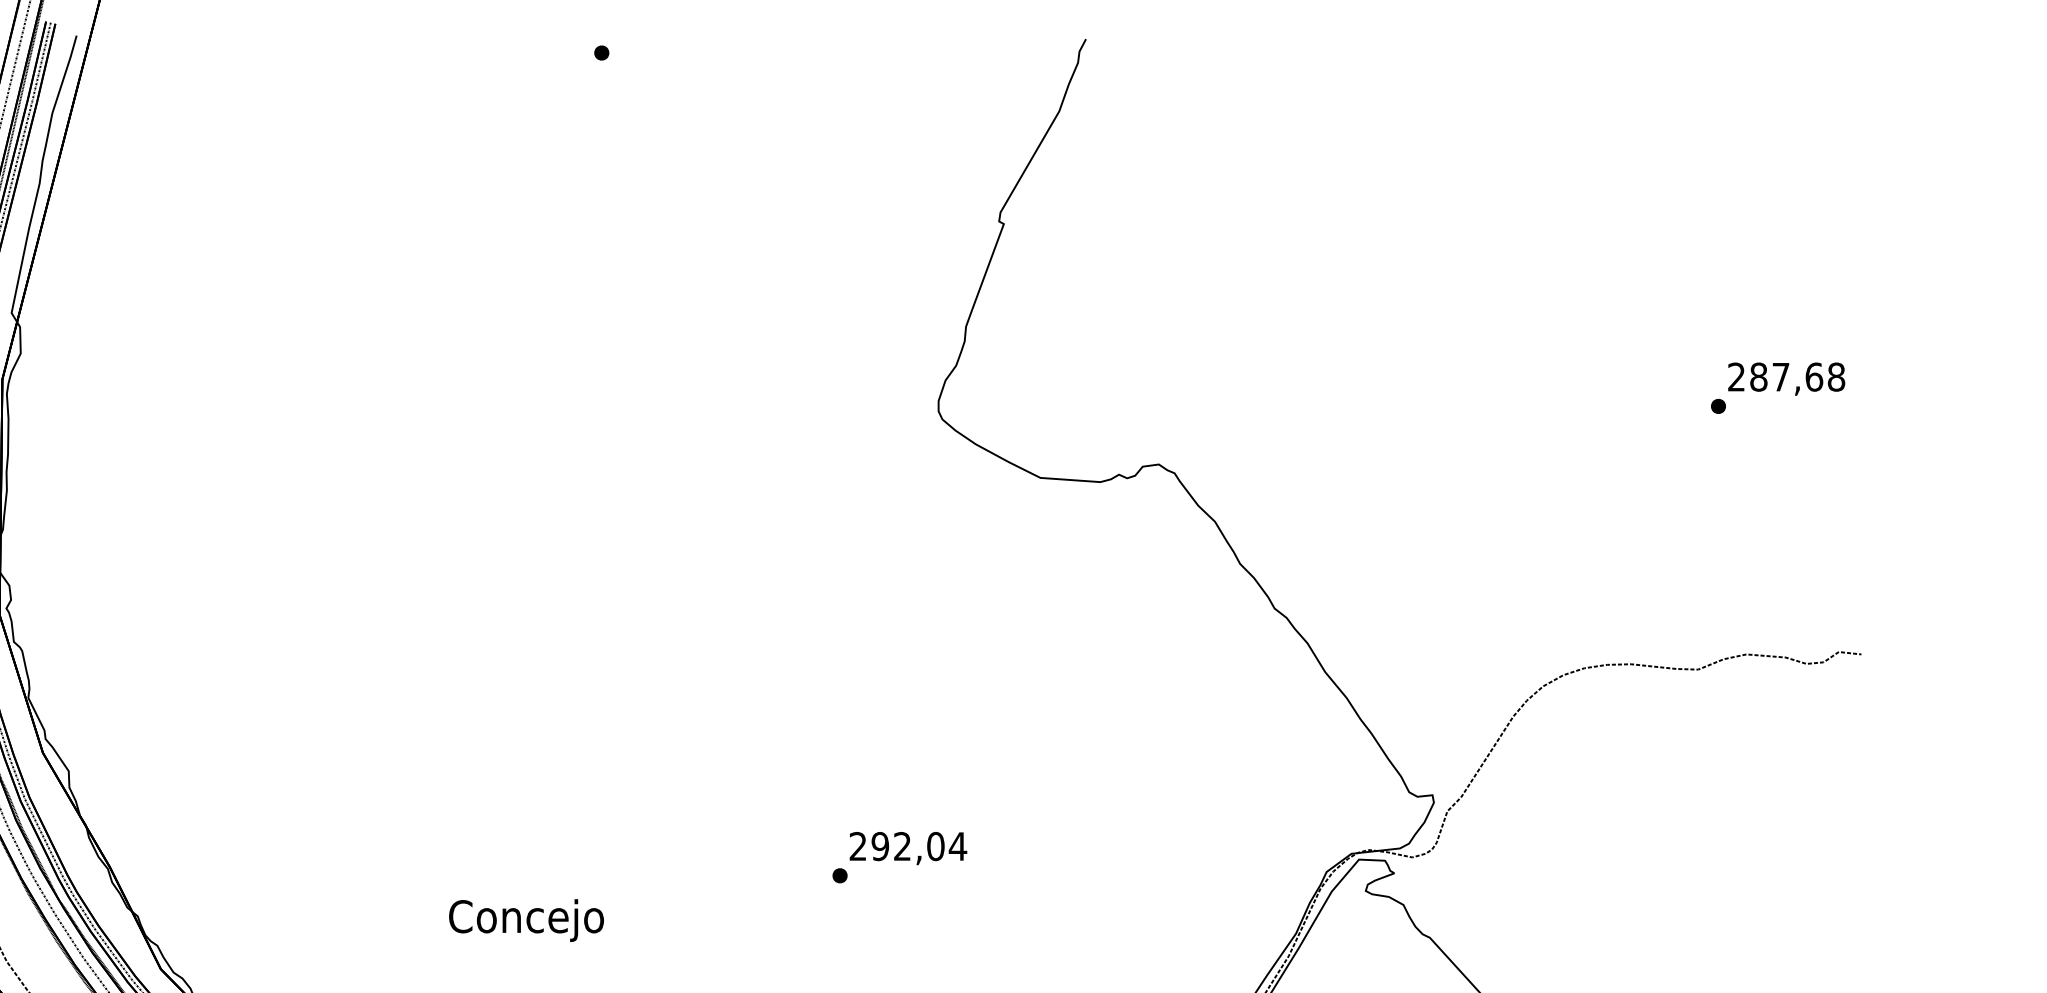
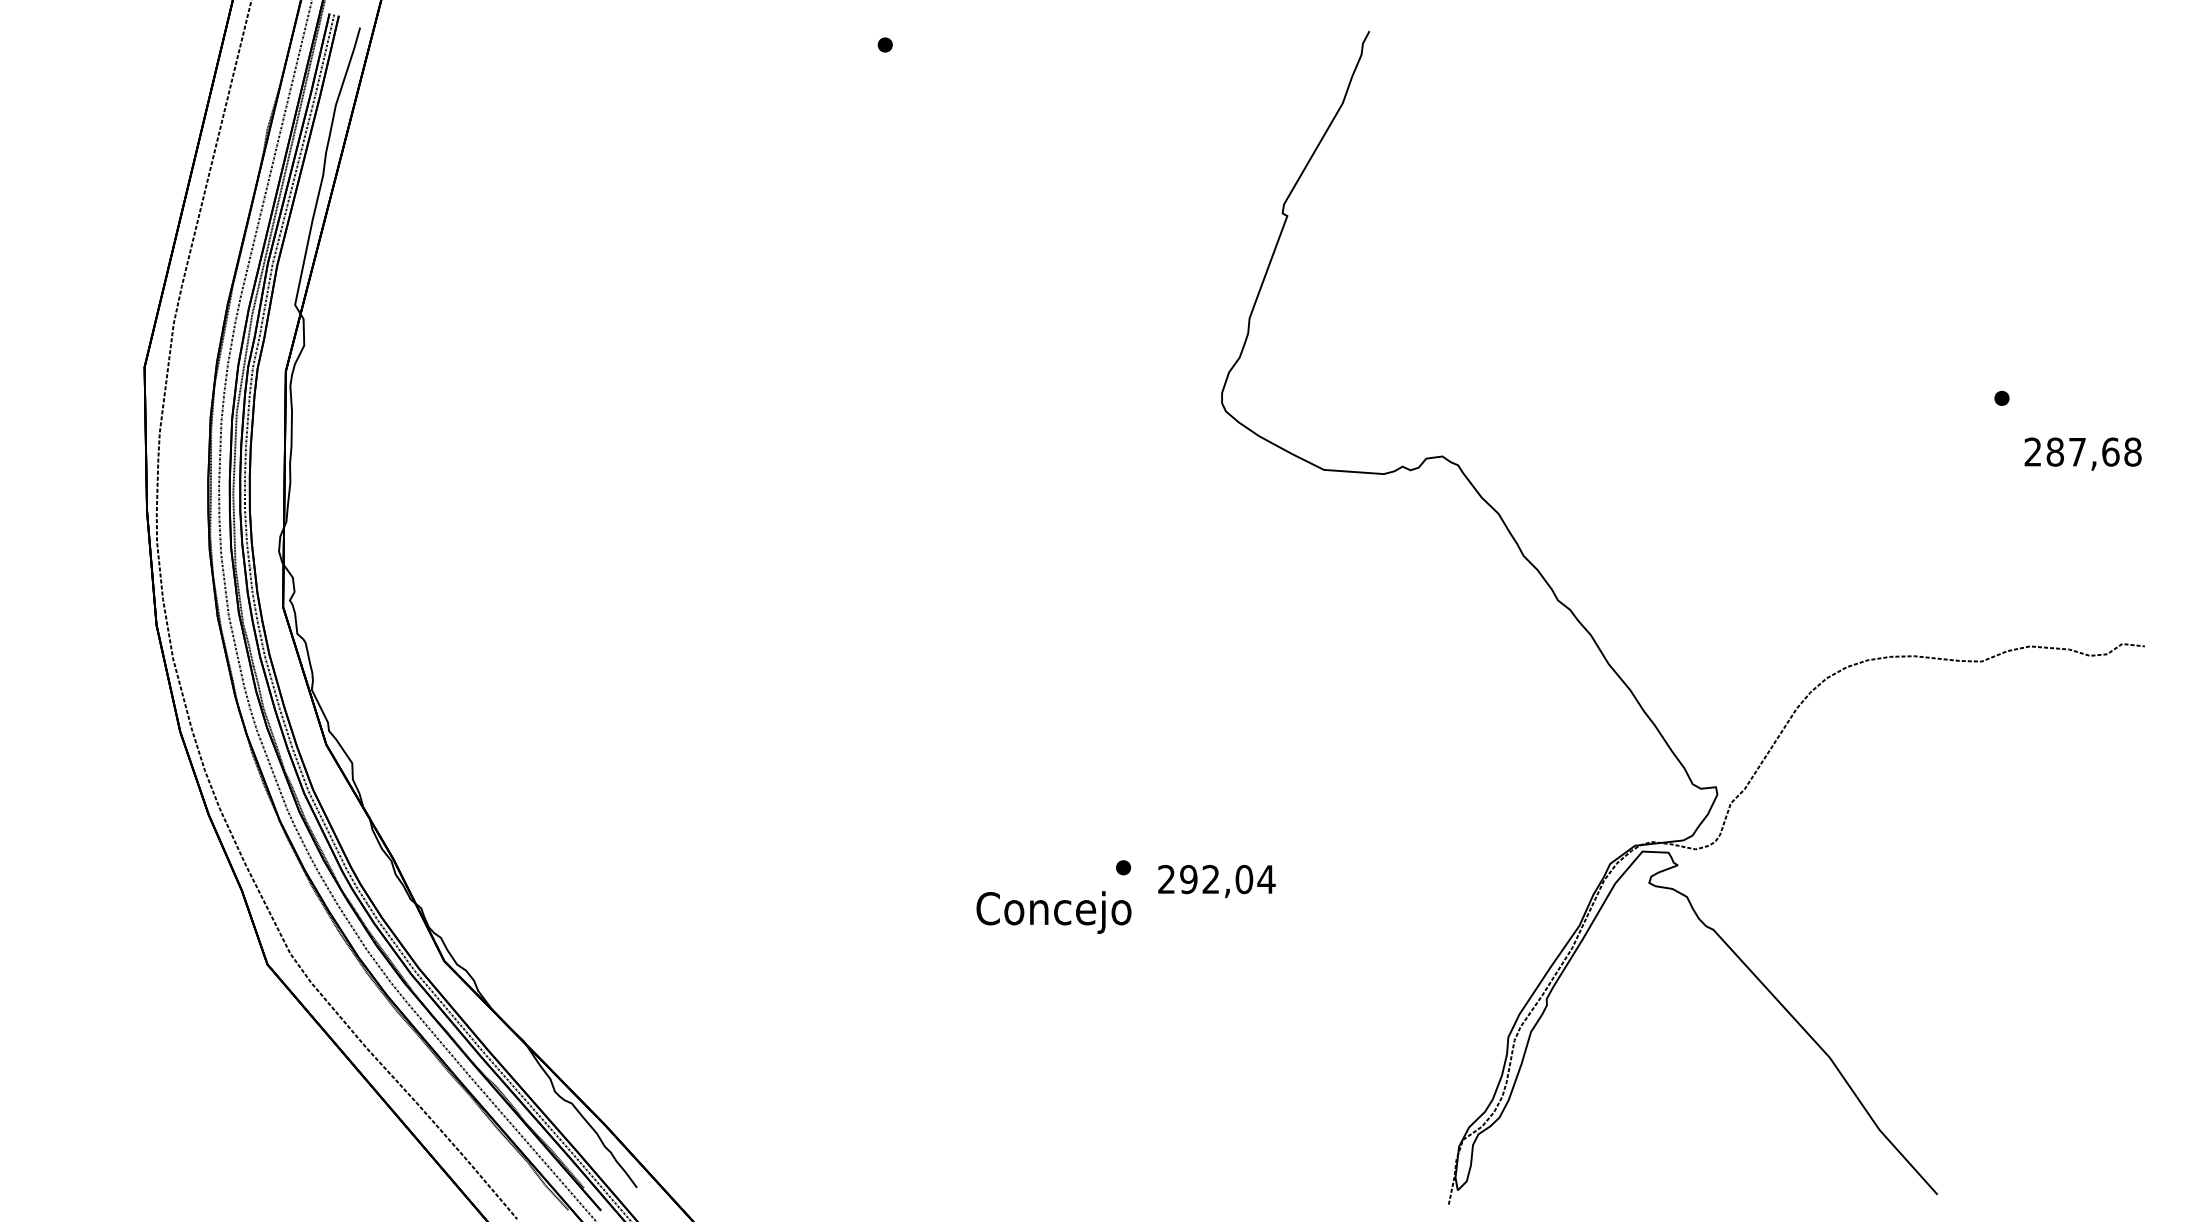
text: (1786, 378) -> (2082, 453), moved
text: (908, 848) -> (1216, 881), moved
text: (526, 920) -> (1053, 912), moved

